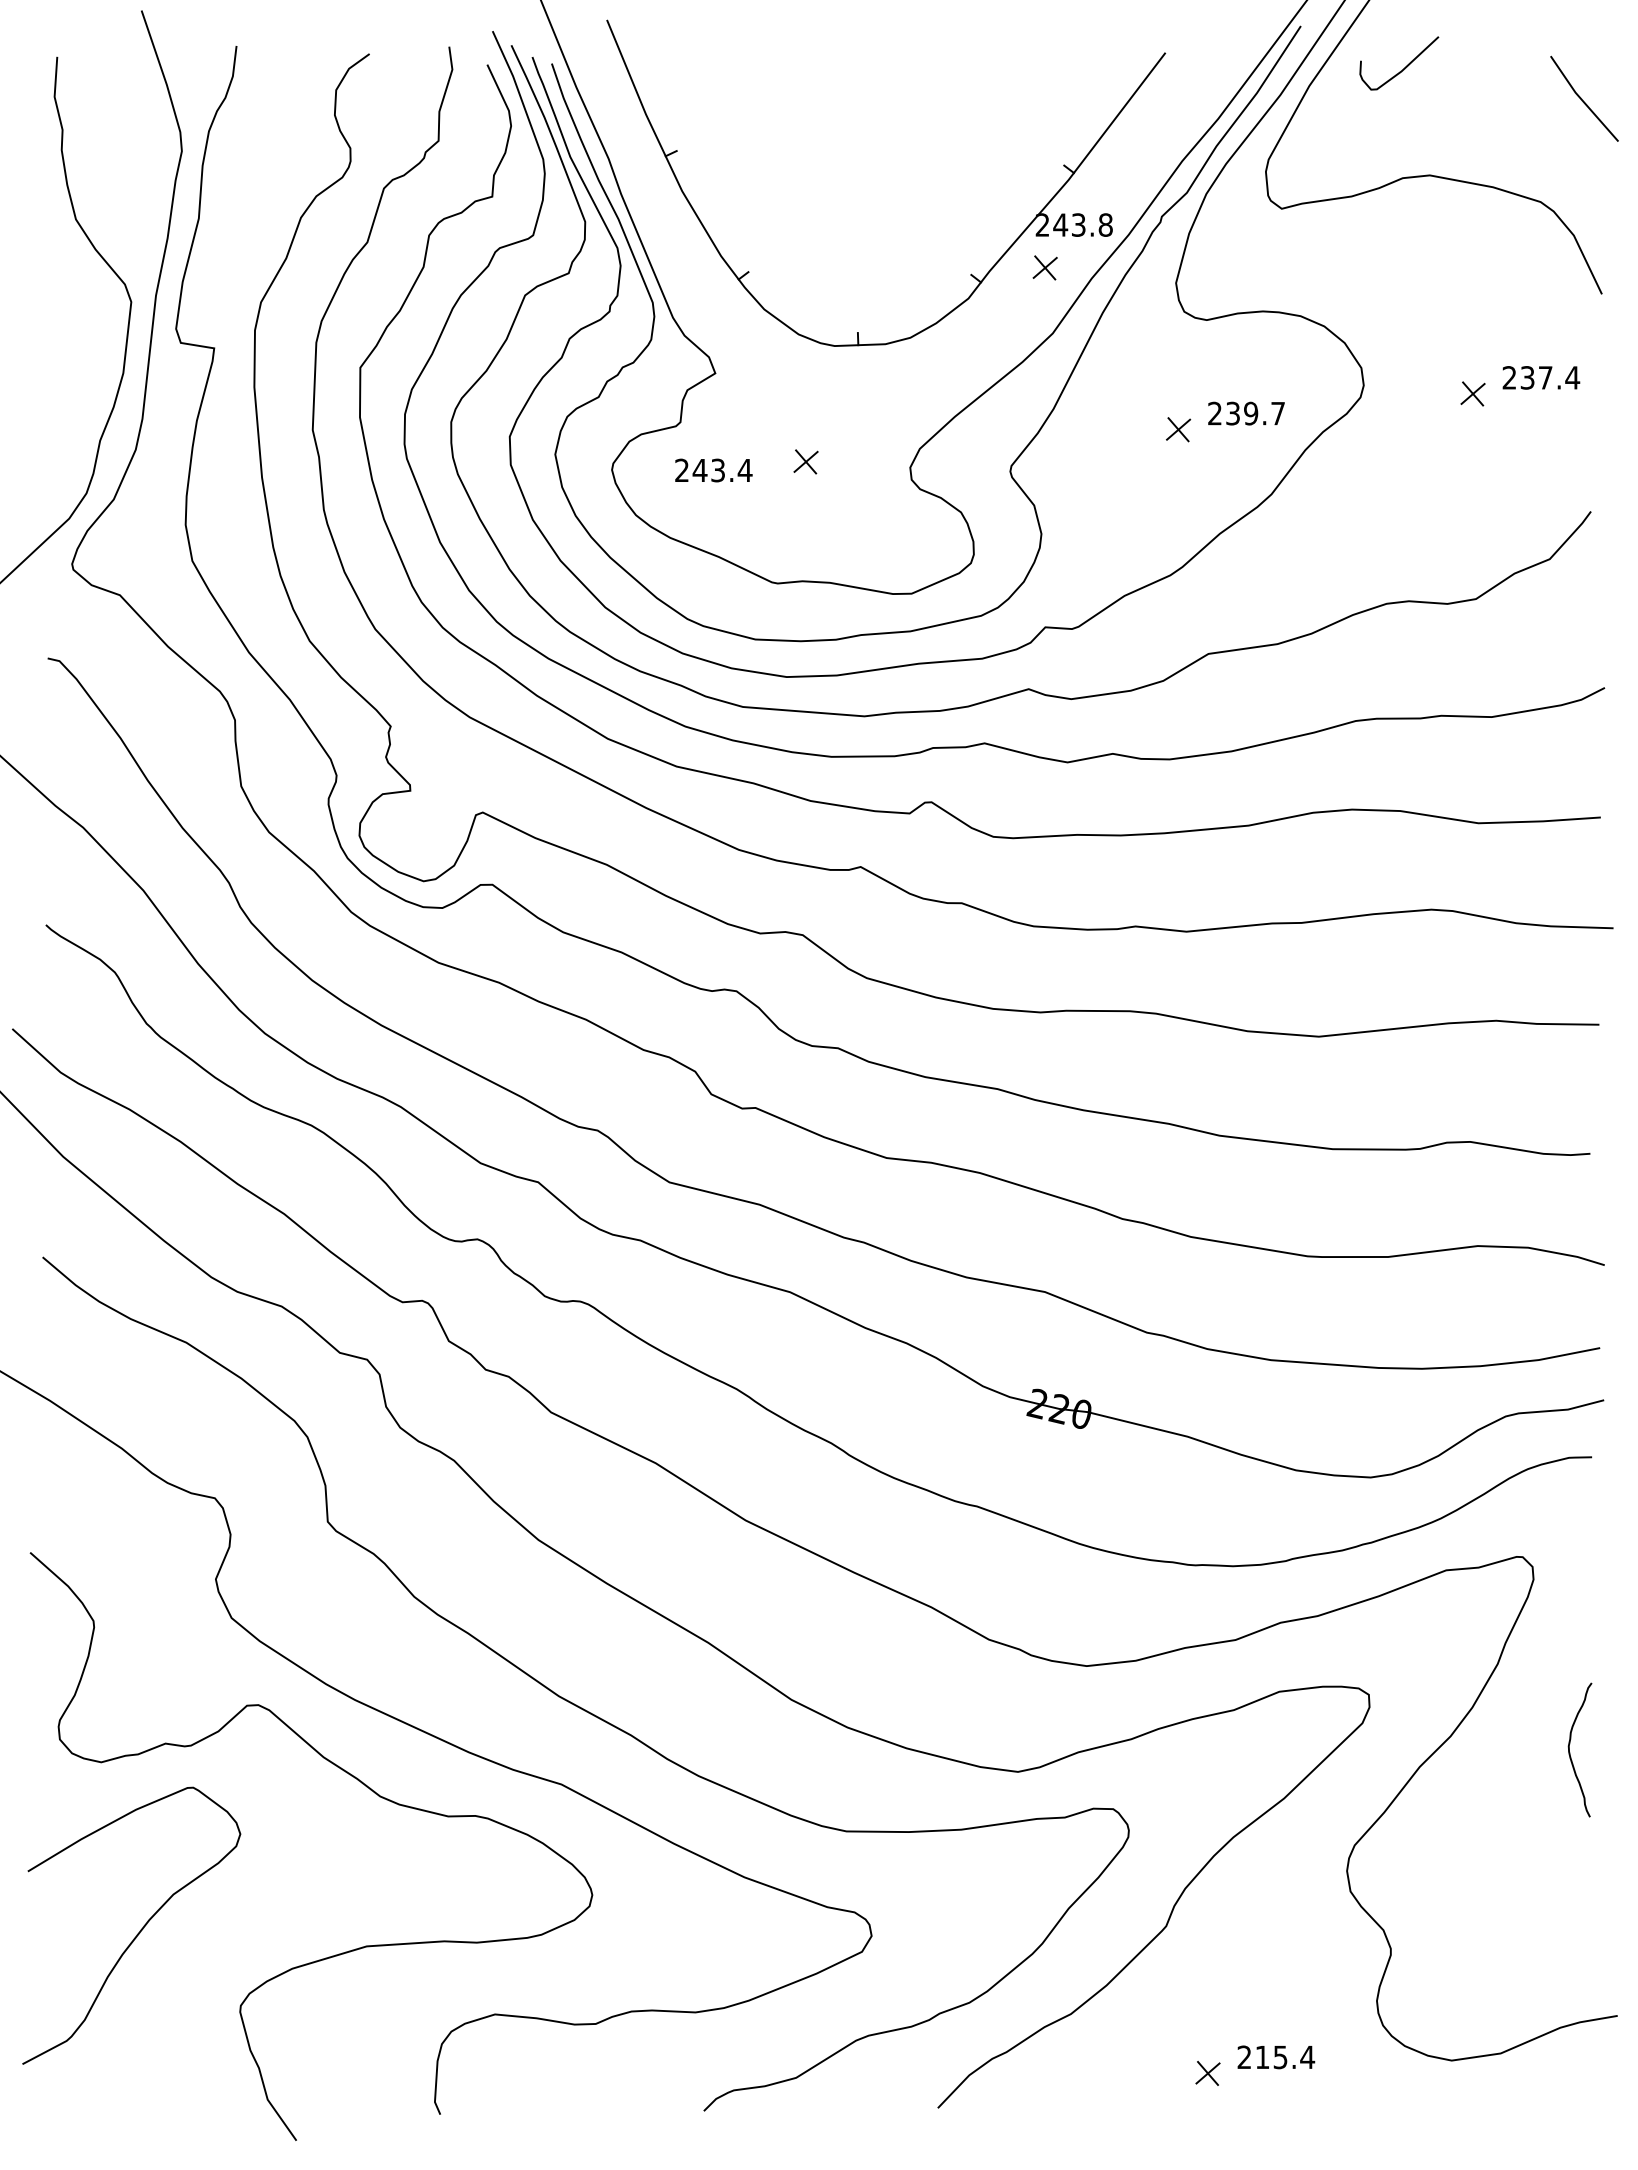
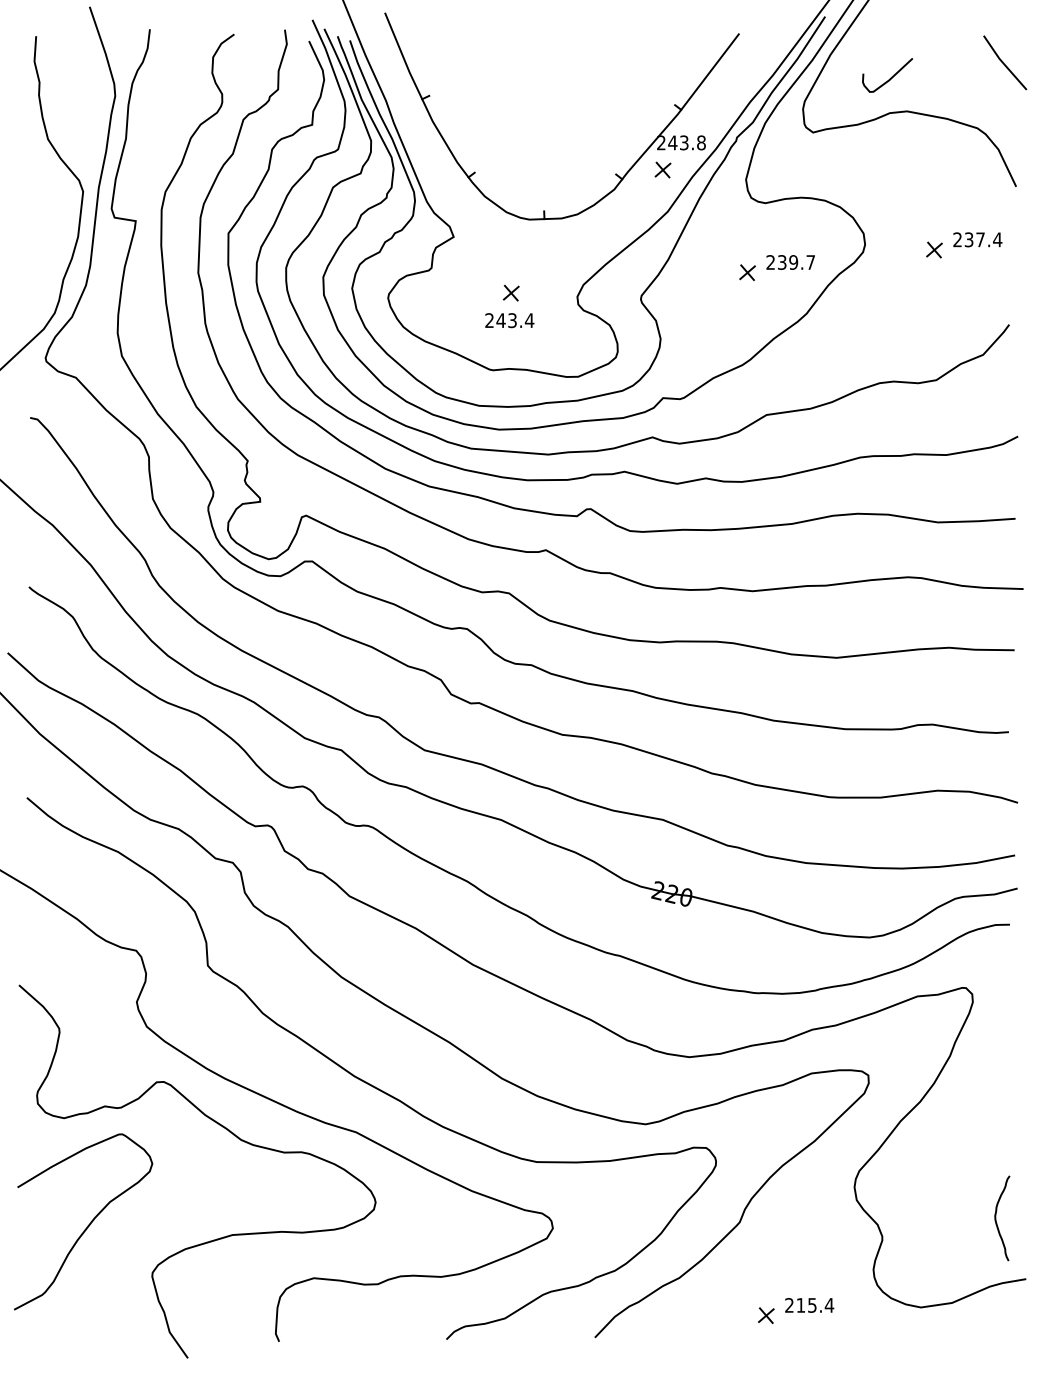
curve: (1403, 66) -> (890, 77), moved
text: (713, 470) -> (509, 320), moved
curve: (1570, 1750) -> (996, 1218), moved

